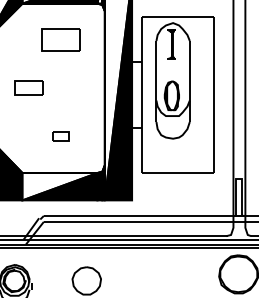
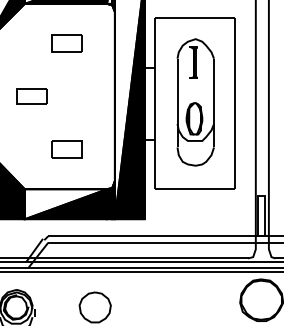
part: (60, 39) -> (66, 43), size x0.71
part: (172, 80) -> (195, 102), moved
part: (60, 136) -> (66, 149), size x1.67

